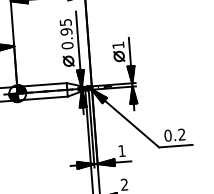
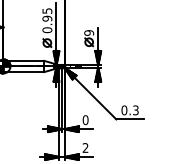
text: (118, 44) -> (89, 32), 1 -> 9
text: (181, 134) -> (135, 110), 0.2 -> 0.3
text: (121, 151) -> (85, 120), 1 -> 0

